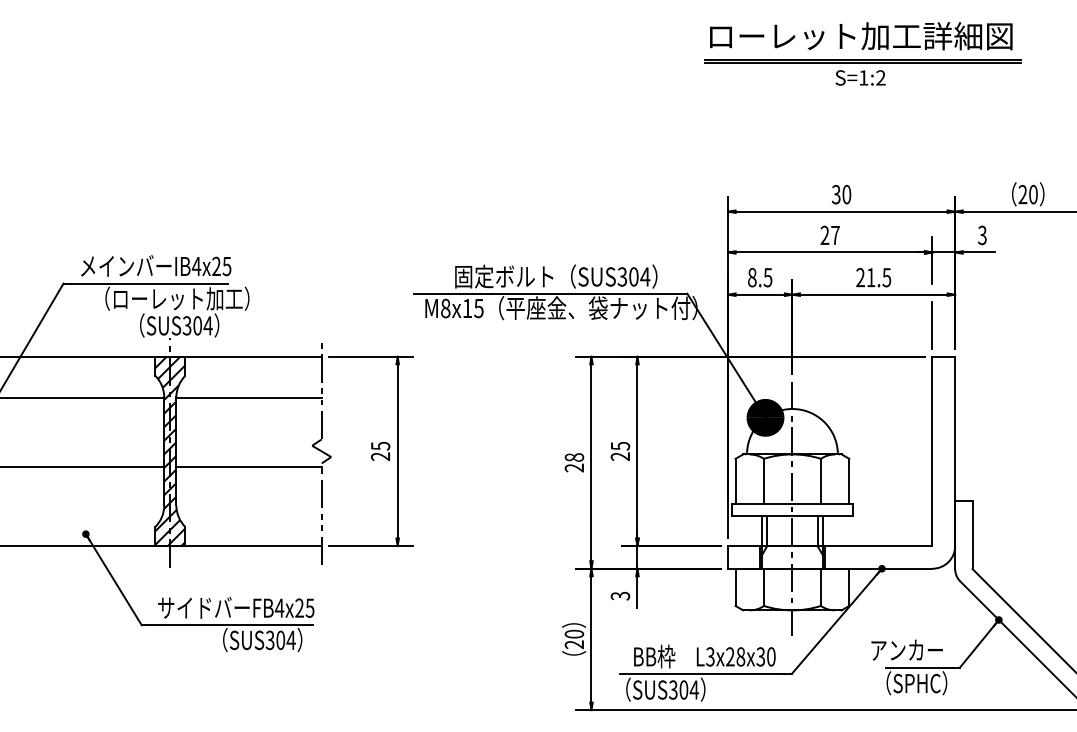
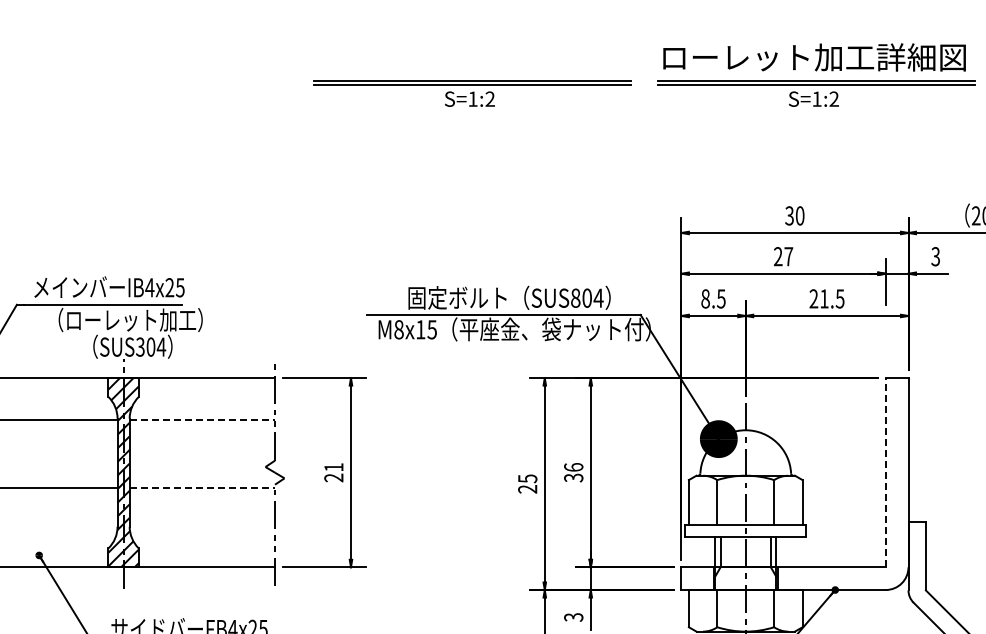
part: (518, 72) -> (471, 93), added
text: (622, 276) -> (575, 297), SUS304 -> SUS804
line: (932, 325) -> (885, 346), removed
line: (249, 398) -> (202, 419), solid -> dashed
text: (380, 446) -> (333, 467), 25 -> 21
text: (620, 451) -> (573, 472), 25 -> 36
line: (932, 451) -> (885, 472), solid -> dashed
text: (574, 457) -> (527, 478), 28 -> 25
line: (249, 466) -> (202, 487), solid -> dashed

